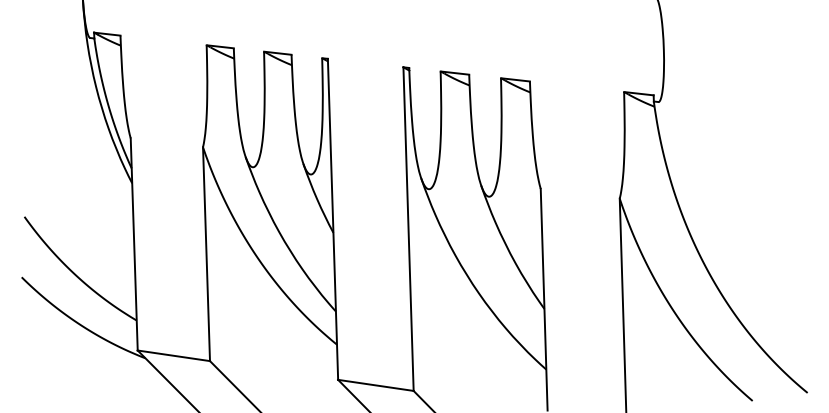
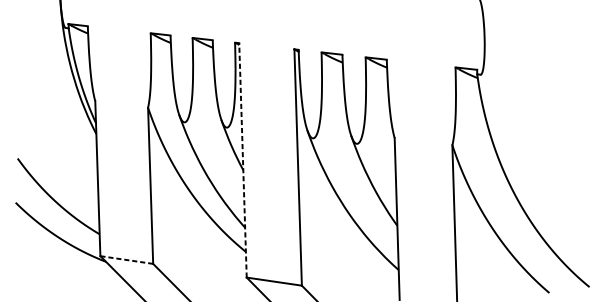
line: (333, 219) -> (243, 160), solid -> dashed
line: (173, 355) -> (126, 259), solid -> dashed

